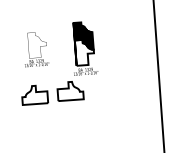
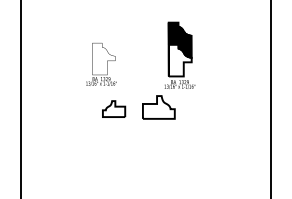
text: (35, 49) -> (101, 64), moved
part: (34, 94) -> (113, 108), size x0.7

